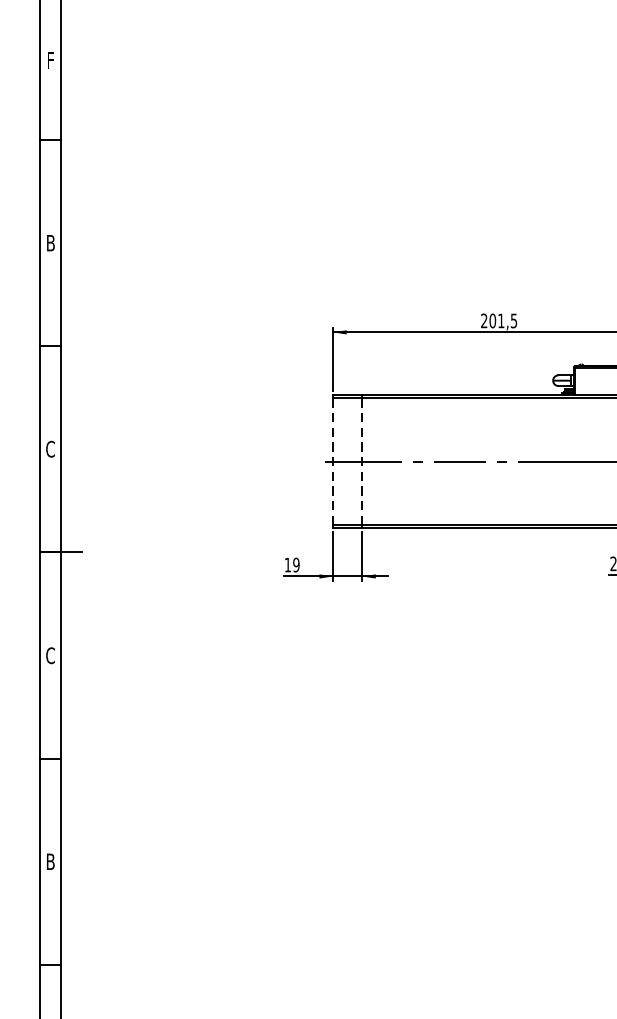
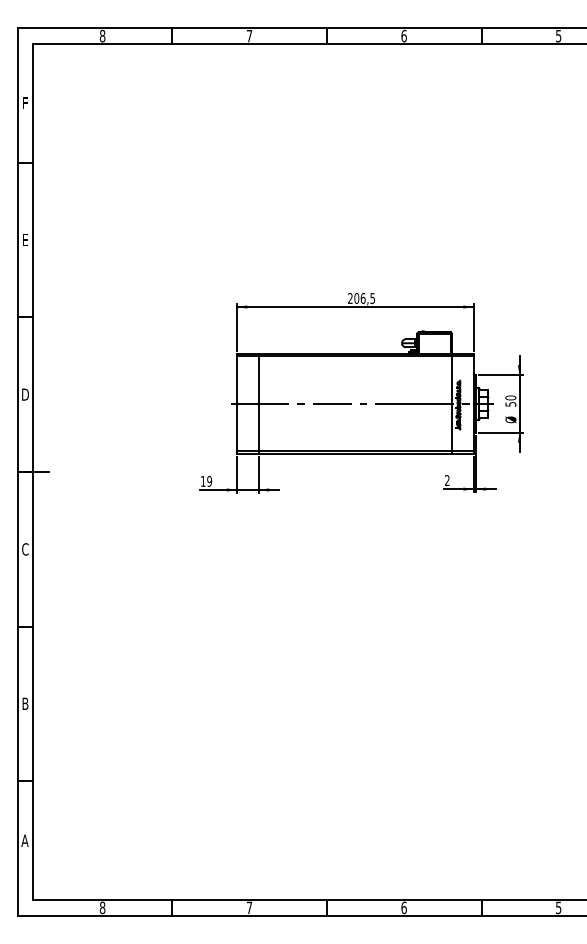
text: (50, 243) -> (25, 240), B -> E
text: (500, 320) -> (362, 298), 201,5 -> 206,5
text: (50, 449) -> (25, 394), C -> D
line: (333, 461) -> (237, 403), dashed -> solid
line: (361, 461) -> (258, 403), dashed -> solid

